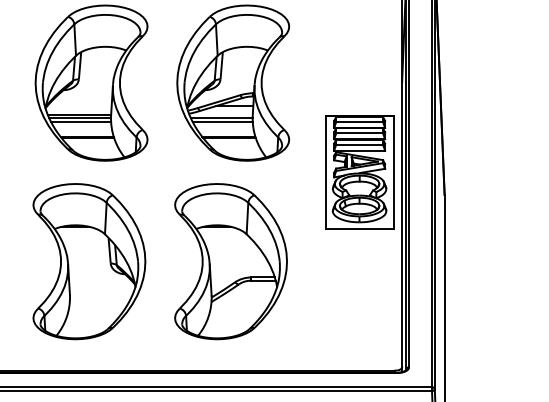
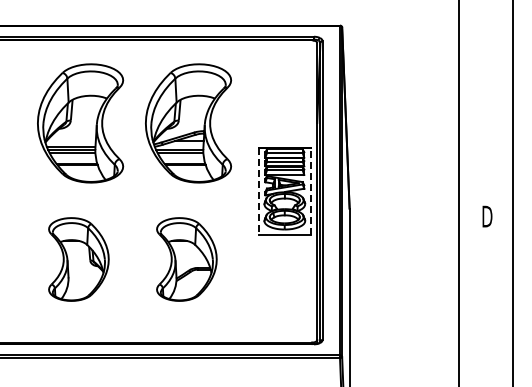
line: (393, 171) -> (310, 190), solid -> dashed
line: (325, 172) -> (258, 191), solid -> dashed
part: (88, 261) -> (78, 259), size x0.7
part: (230, 261) -> (186, 259), size x0.7

